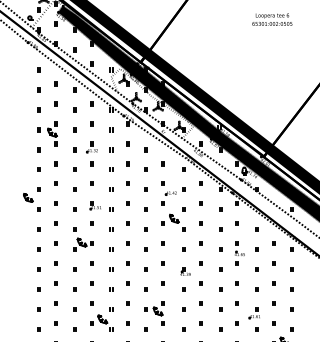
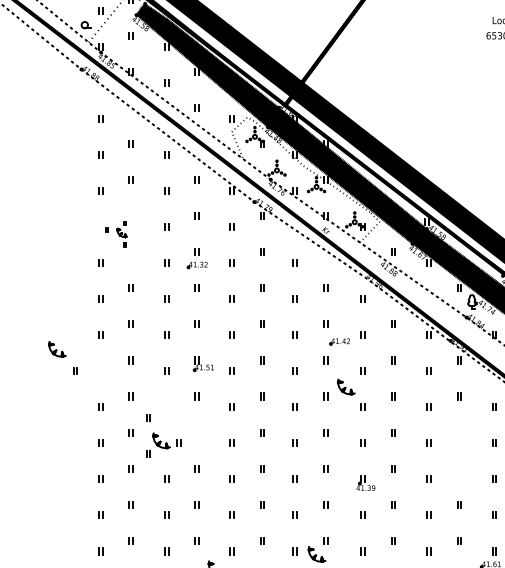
part: (47, 133) -> (116, 233), size x0.6
part: (31, 202) -> (62, 358), moved
part: (83, 239) -> (163, 435), moved
part: (239, 253) -> (463, 450), removed

